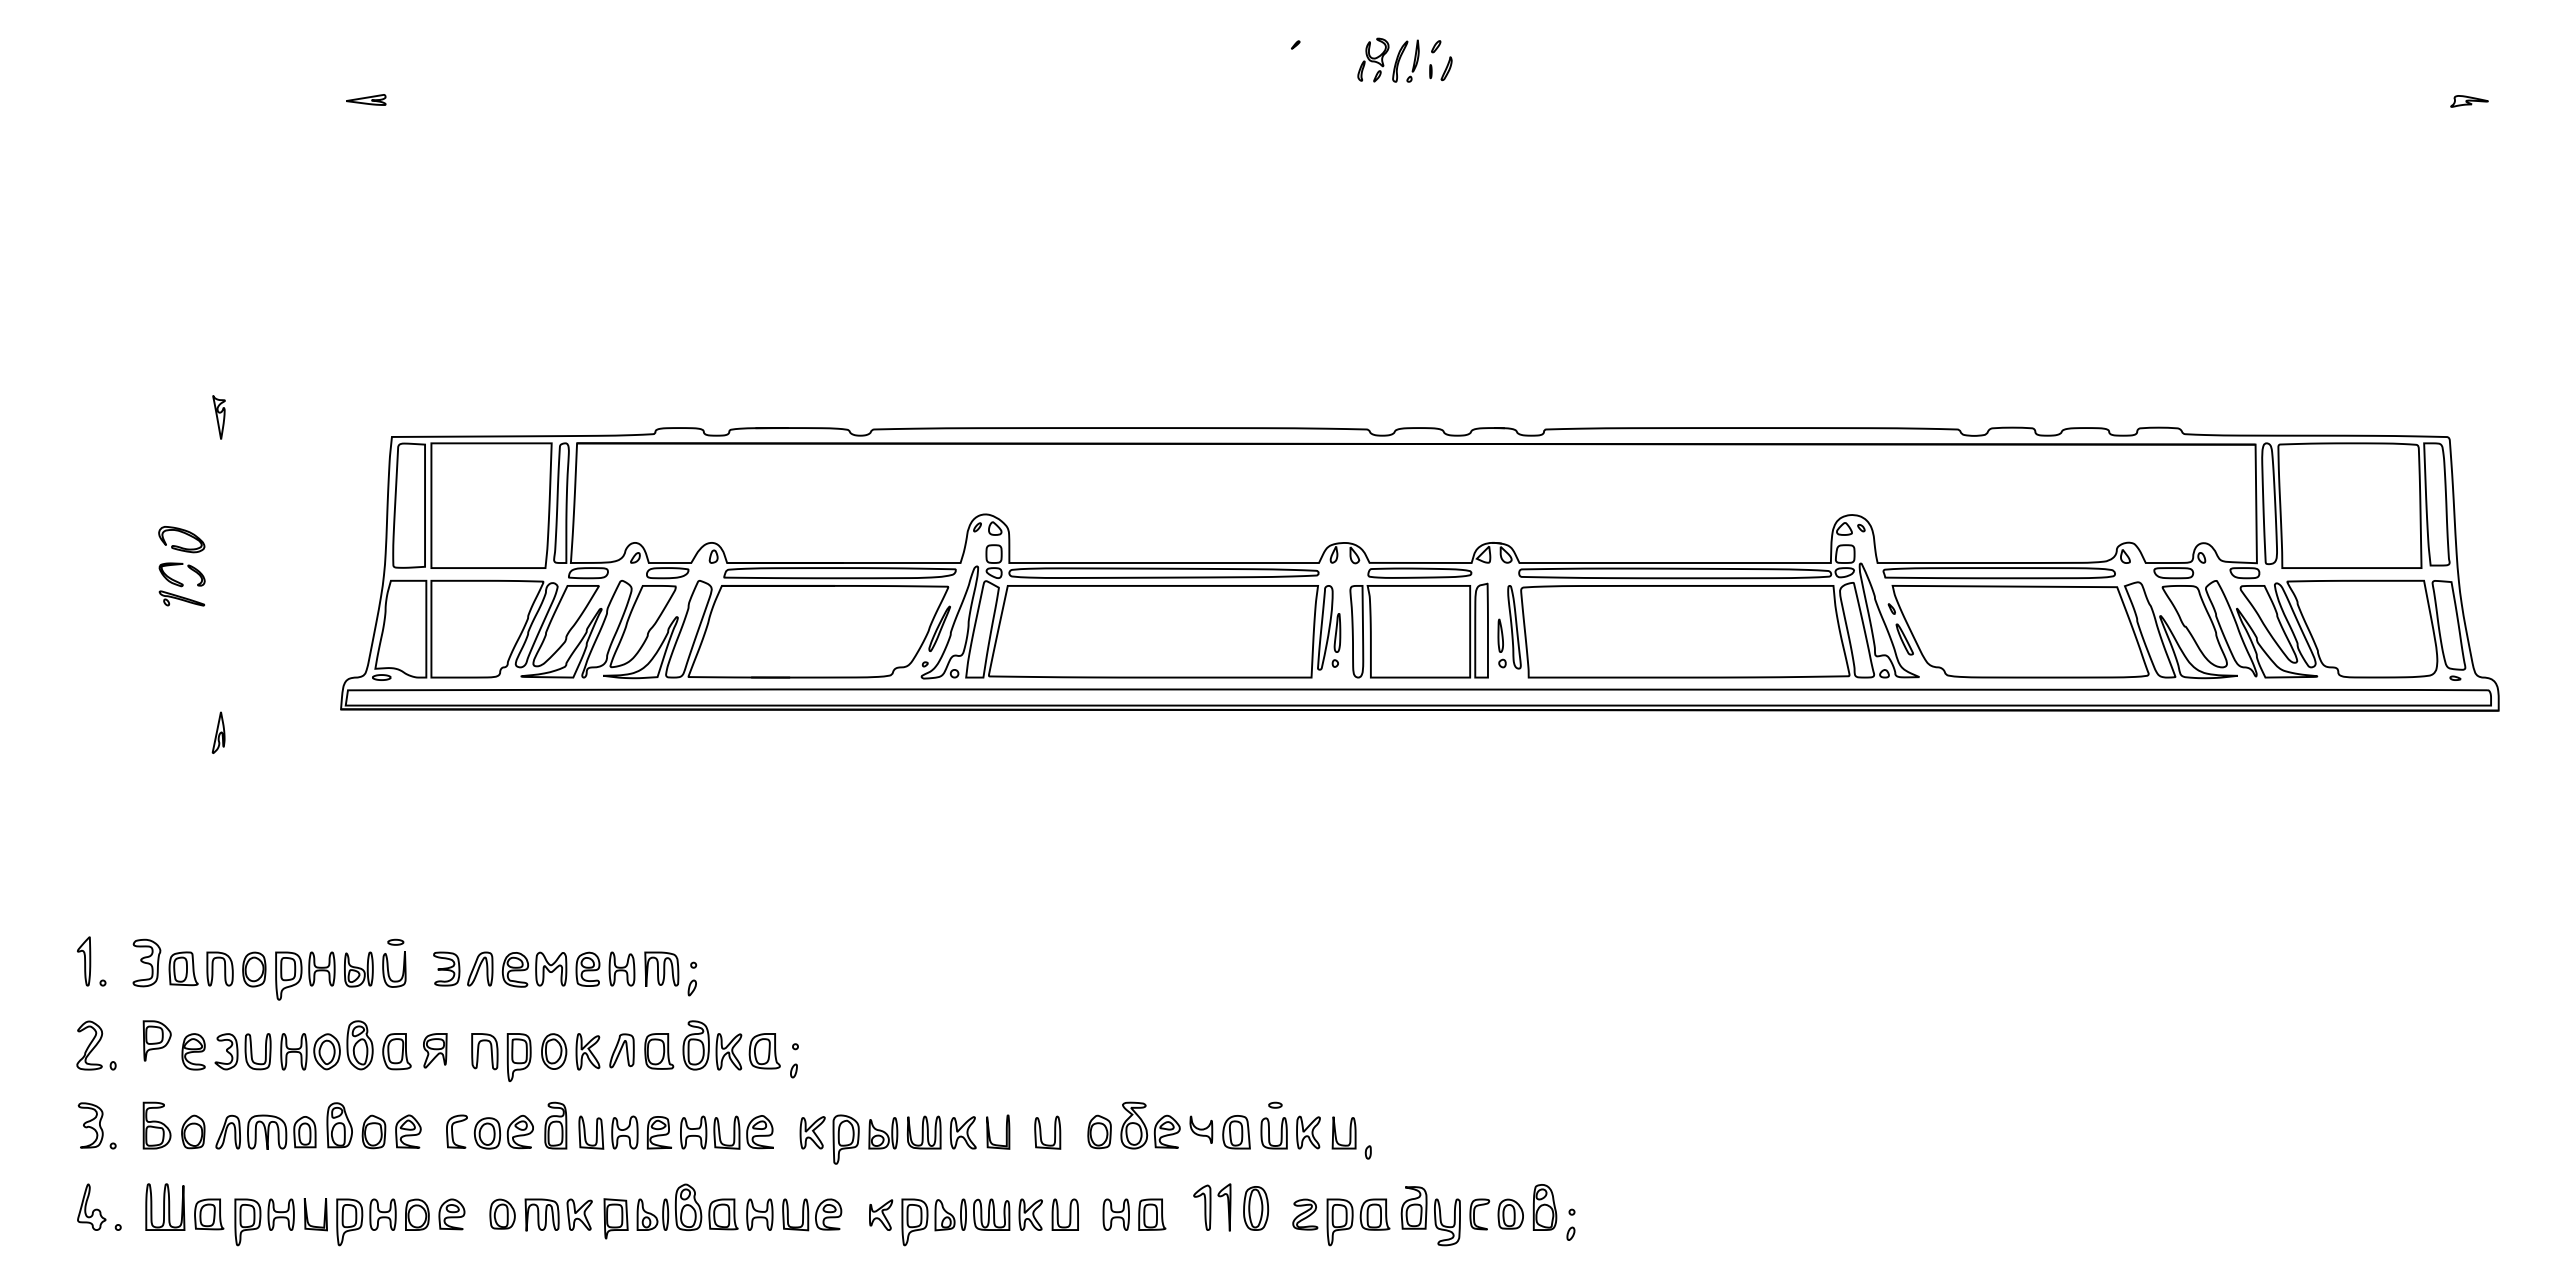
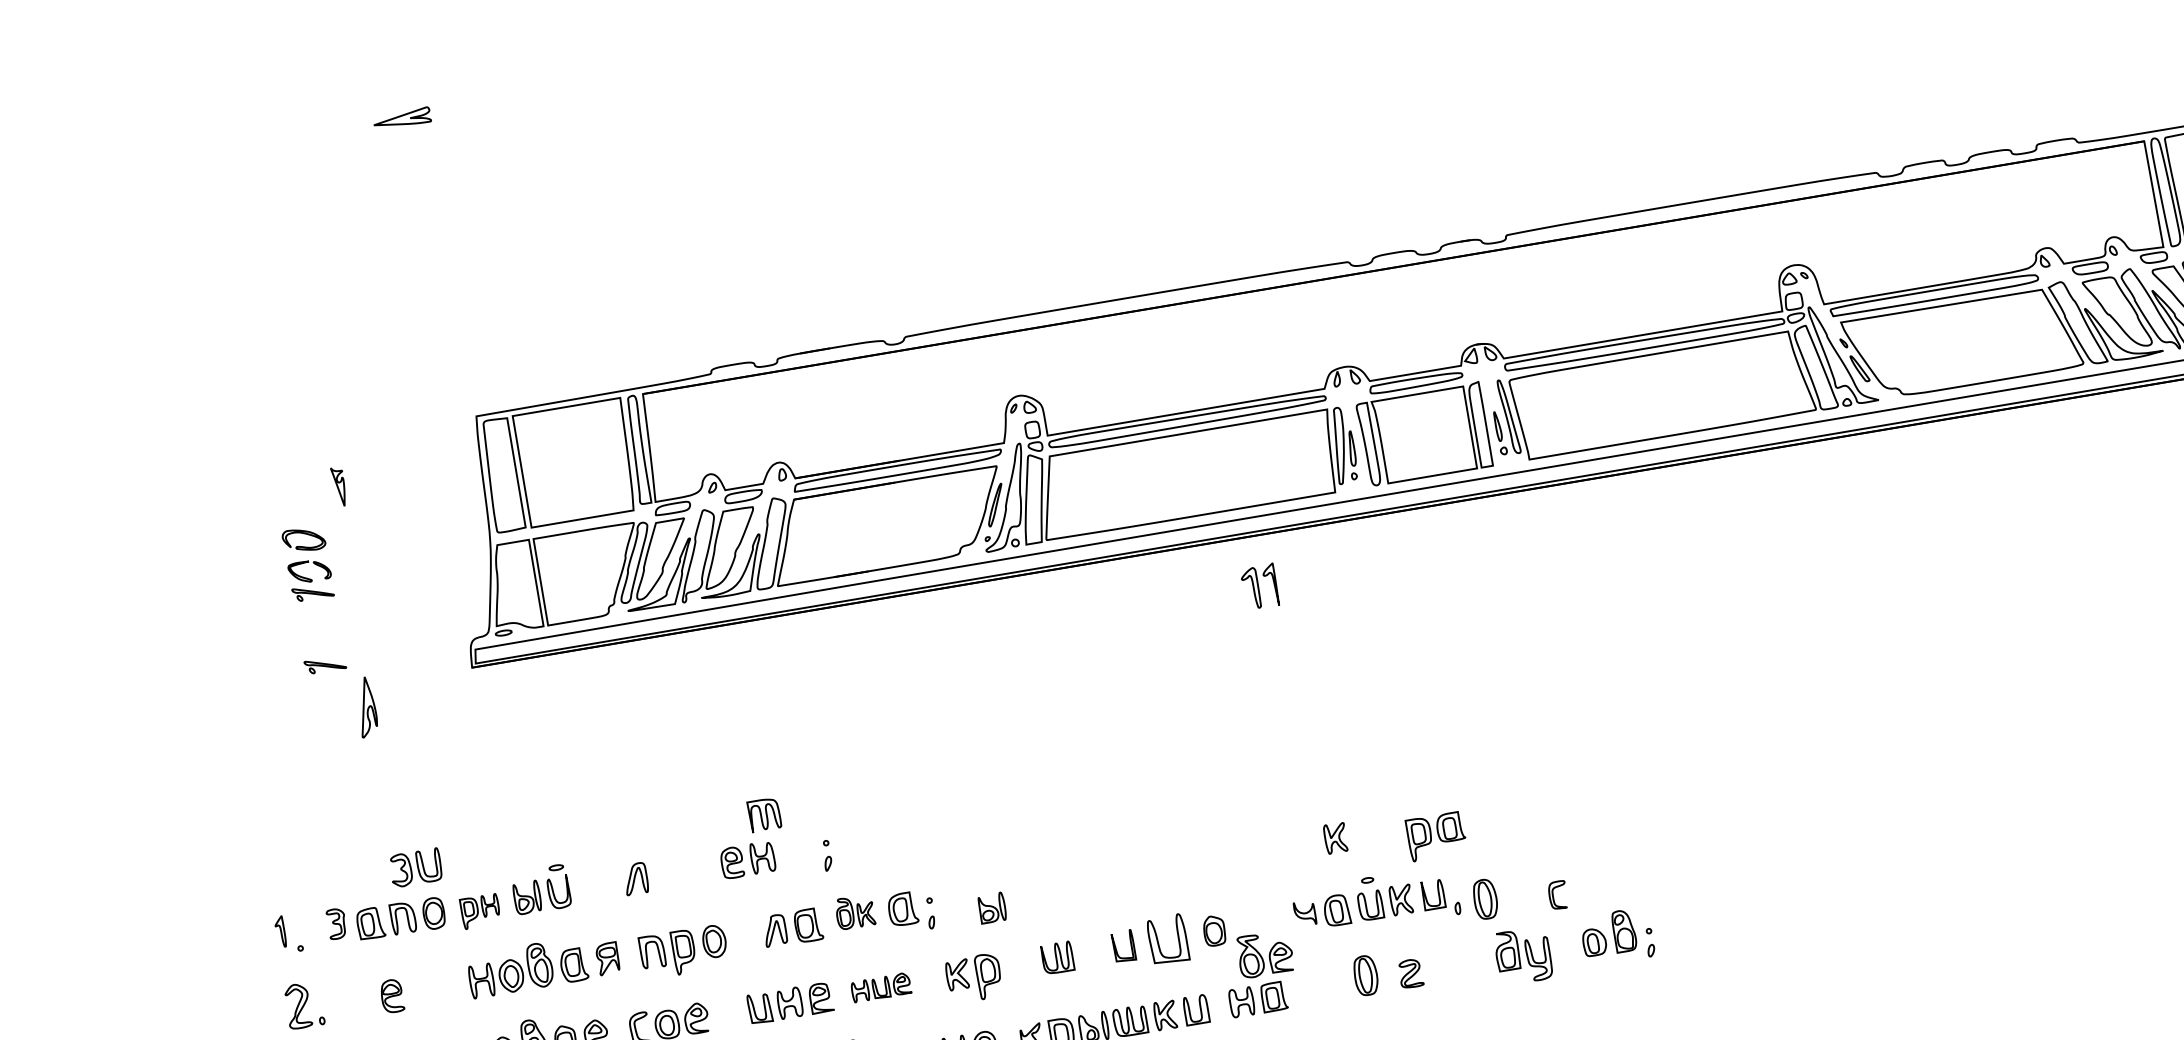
part: (366, 99) -> (402, 118), size x1.6
part: (218, 417) -> (338, 487), moved
part: (181, 679) -> (324, 665), added
part: (218, 732) -> (366, 706), size x1.6
part: (84, 961) -> (280, 931), size x0.7
part: (146, 962) -> (336, 923), size x0.7
part: (446, 968) -> (605, 883), removed
part: (661, 968) -> (764, 814), moved
part: (534, 969) -> (684, 871), removed
part: (305, 975) -> (480, 911), size x0.7
part: (156, 1040) -> (357, 991), removed
part: (712, 1045) -> (855, 912), size x0.7
part: (242, 1051) -> (415, 867), moved
part: (587, 1051) -> (744, 936), removed
part: (1248, 1053) -> (1335, 838), added
part: (555, 1125) -> (726, 1007), removed
part: (1150, 1125) -> (1265, 954), moved
part: (726, 1132) -> (880, 987), size x0.7
part: (962, 1132) -> (1091, 952), removed
part: (1047, 1132) -> (1167, 939), size x1.6
part: (883, 1133) -> (992, 908), moved
part: (1400, 1147) -> (1485, 899), added
part: (1212, 1207) -> (1260, 586), moved
part: (1479, 1214) -> (1557, 895), moved
part: (1358, 1222) -> (1436, 836), moved

